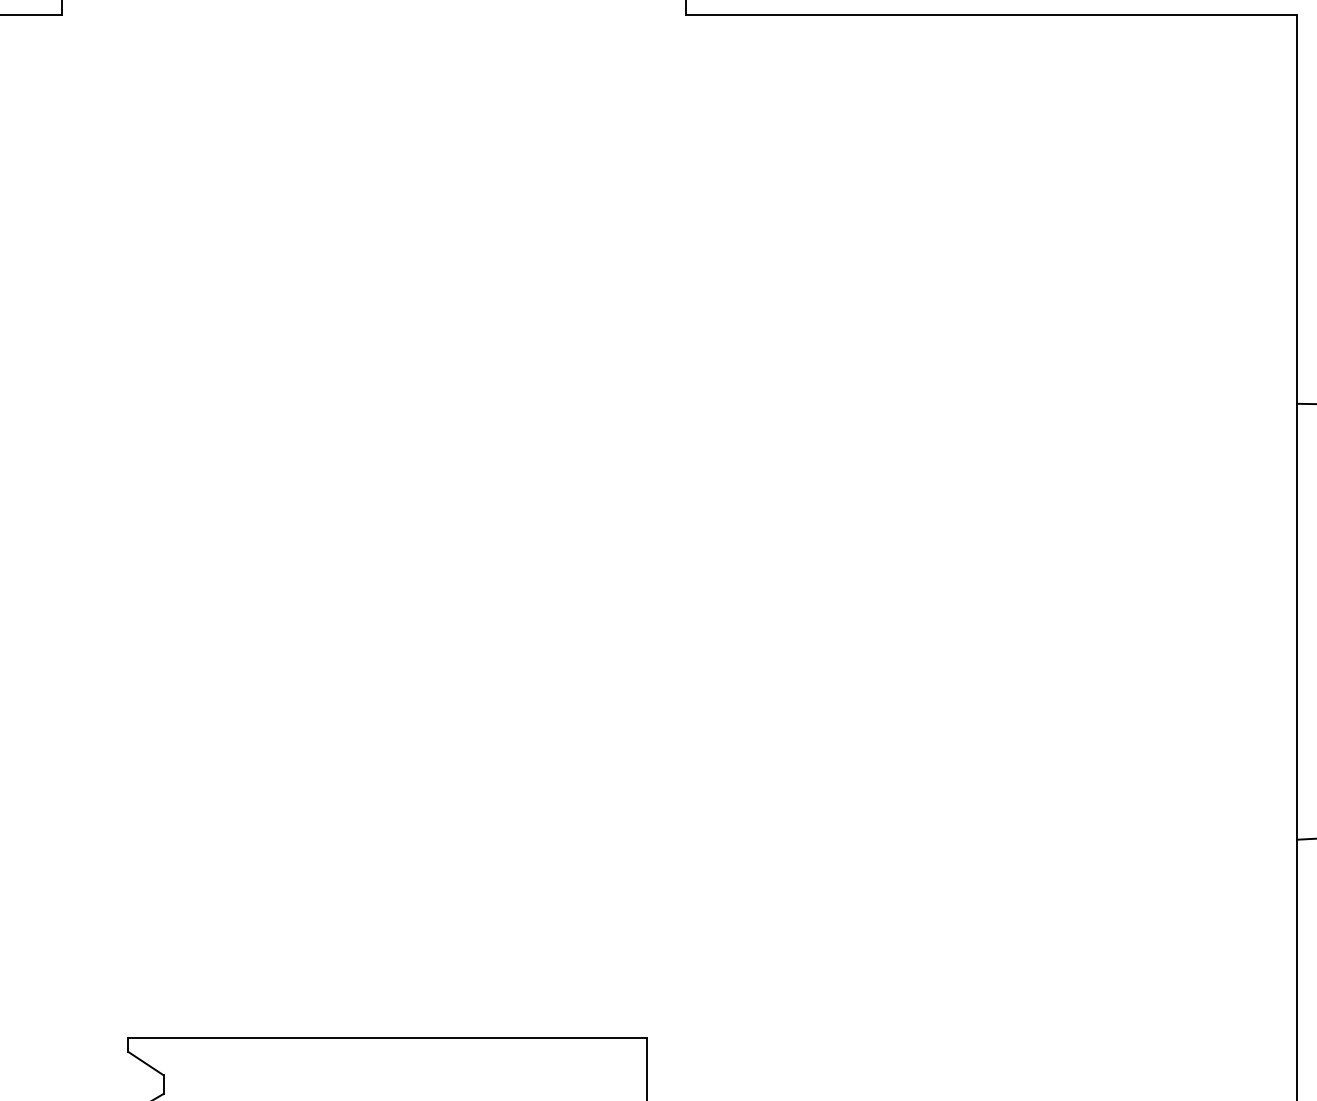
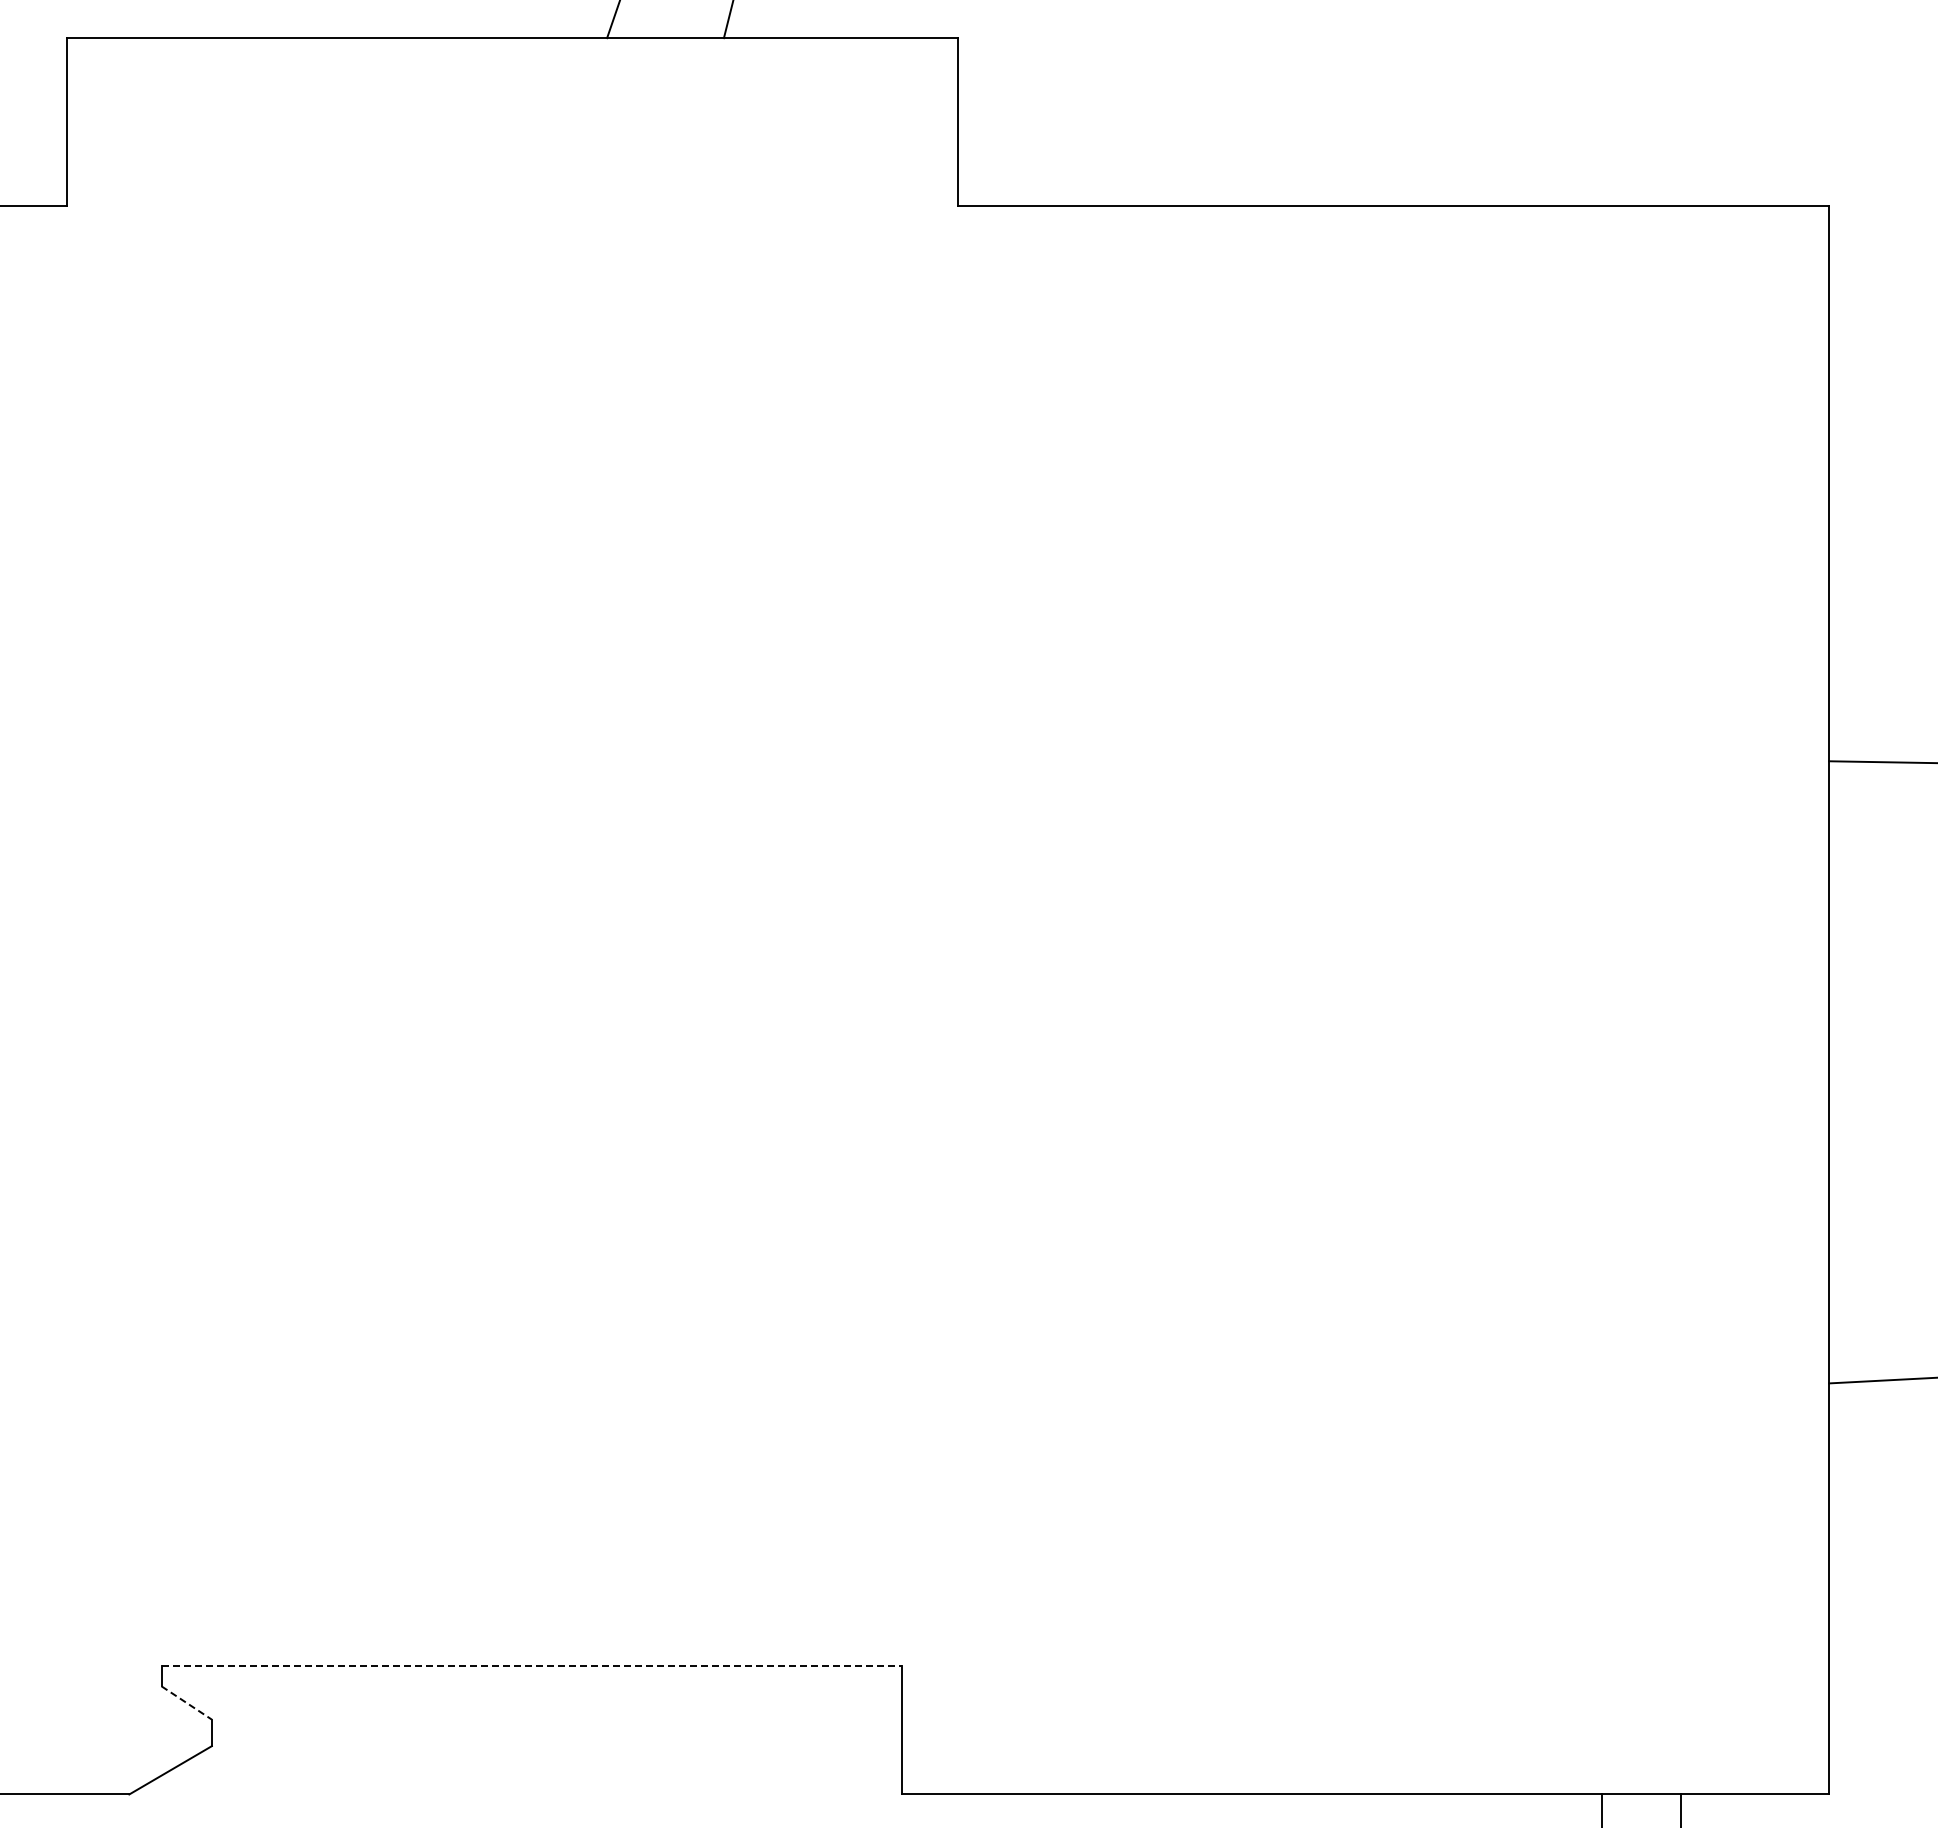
line: (387, 1037) -> (531, 1665), solid -> dashed
line: (146, 1064) -> (187, 1703), solid -> dashed

